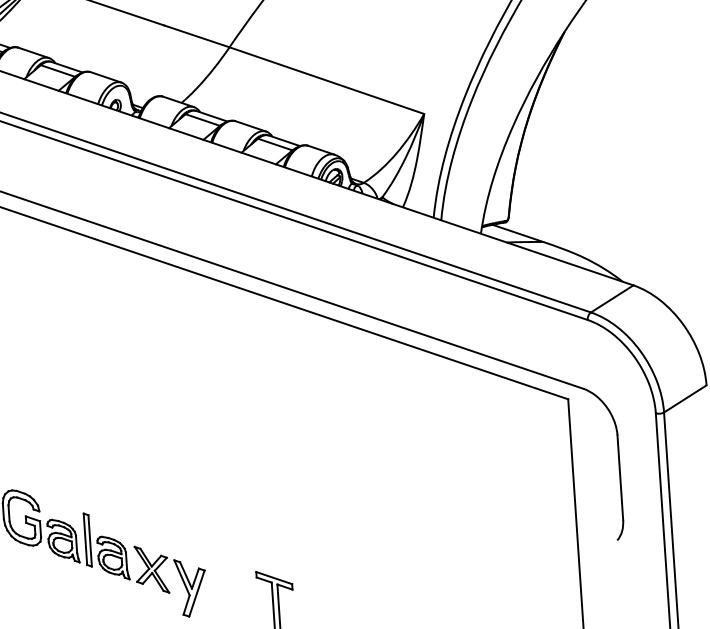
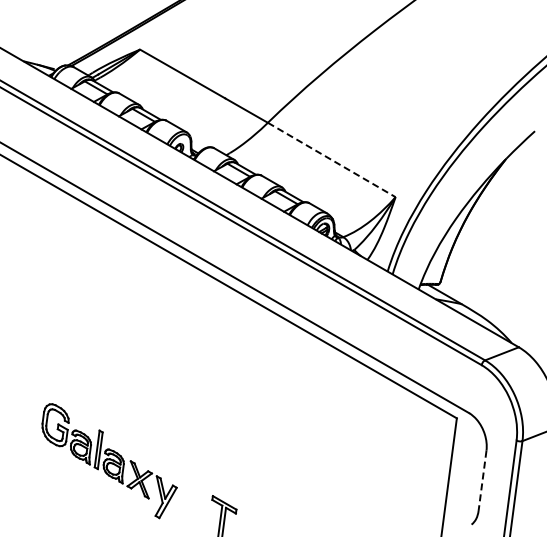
line: (326, 80) -> (331, 159), solid -> dashed
line: (620, 478) -> (482, 481), solid -> dashed

